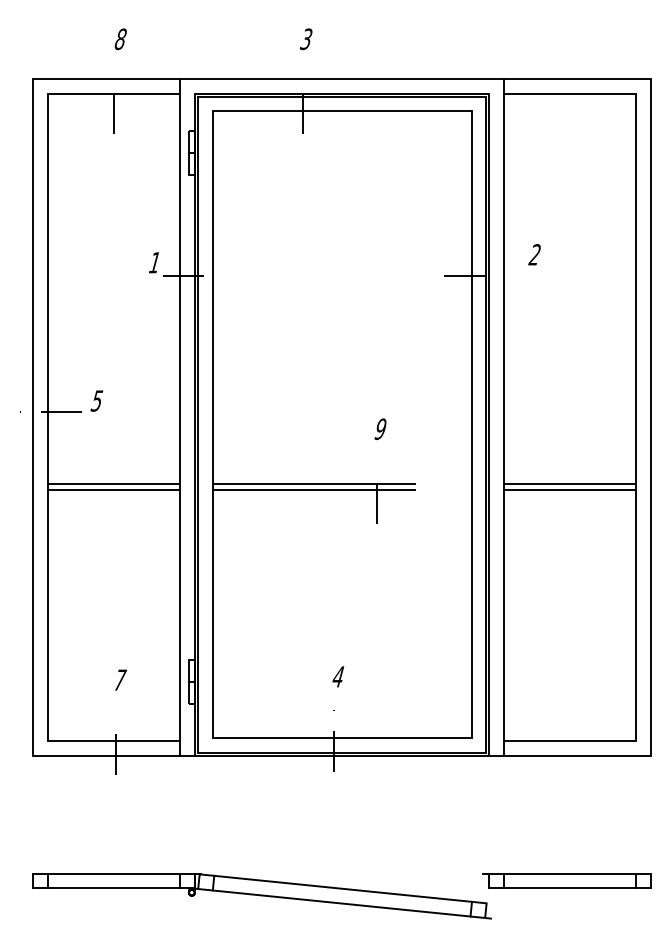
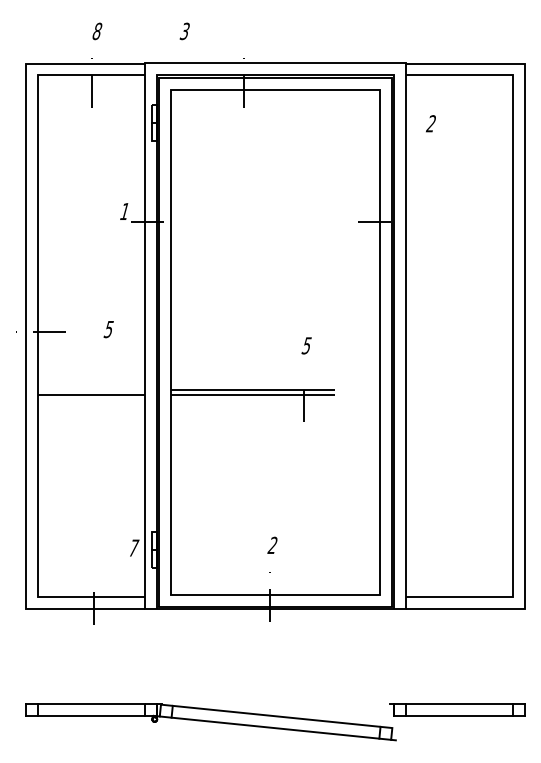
text: (306, 39) -> (185, 31), moved
text: (534, 254) -> (430, 123), moved
text: (96, 400) -> (108, 329), moved
text: (380, 428) -> (306, 345), 9 -> 5
line: (113, 483) -> (91, 389), removed
line: (569, 483) -> (459, 389), removed
line: (569, 490) -> (459, 395), removed
text: (337, 676) -> (272, 545), 4 -> 2
text: (120, 679) -> (134, 547), moved

